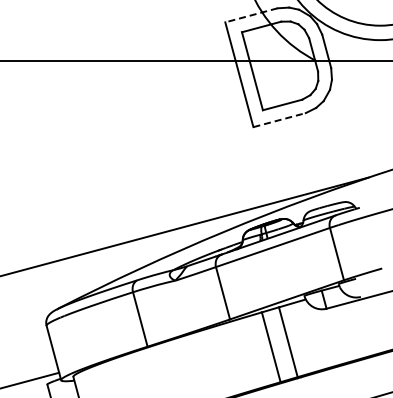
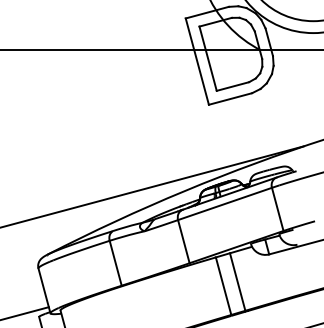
line: (251, 15) -> (207, 12), dashed -> solid
line: (280, 120) -> (231, 99), dashed -> solid

